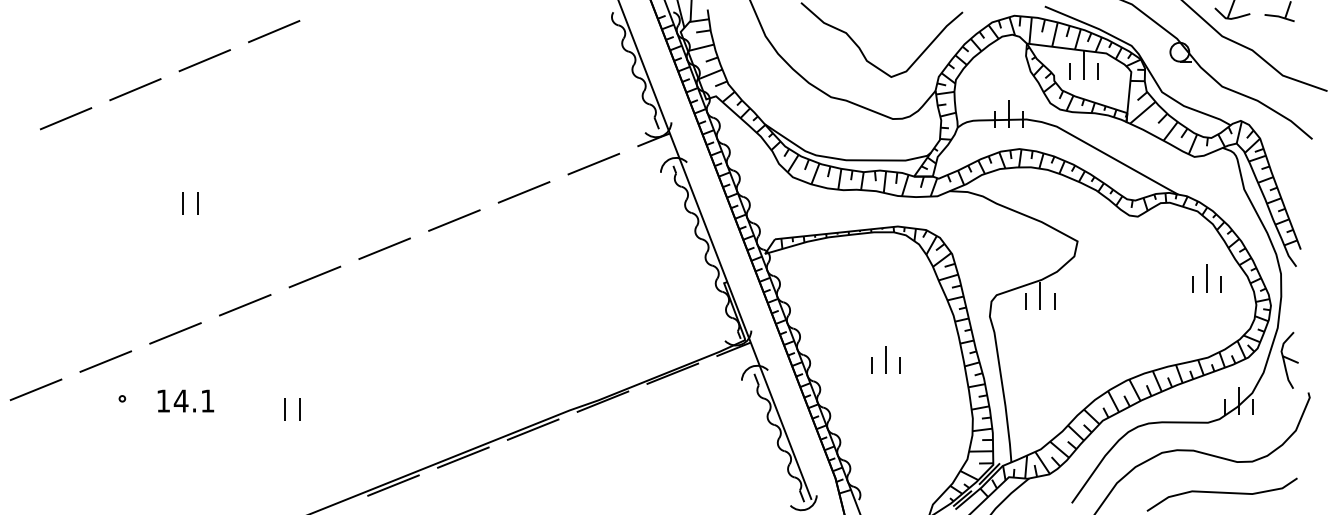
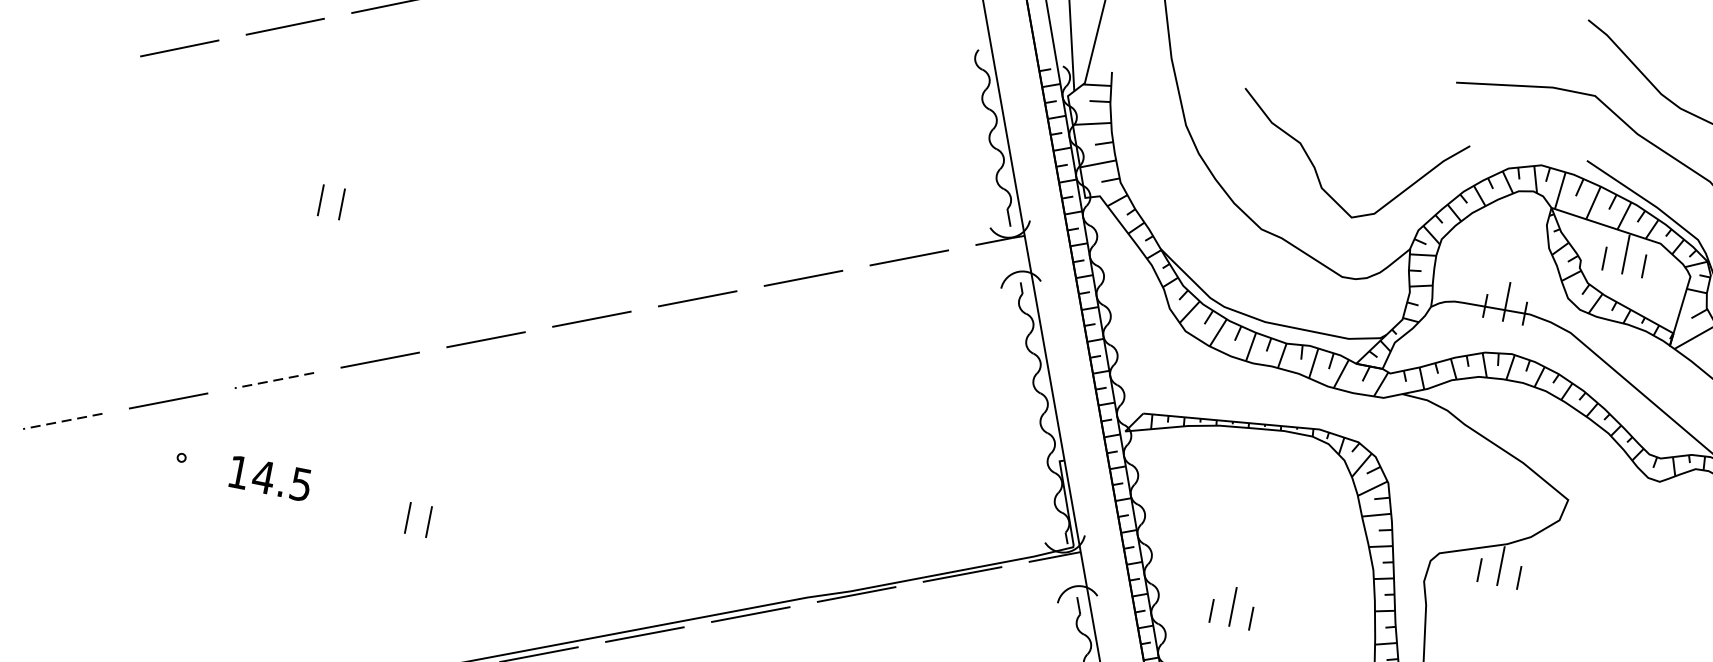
line: (175, 333) -> (274, 380), solid -> dashed
part: (885, 359) -> (1231, 606), moved
line: (35, 390) -> (61, 422), solid -> dashed
text: (207, 400) -> (300, 483), 14.1 -> 14.5

